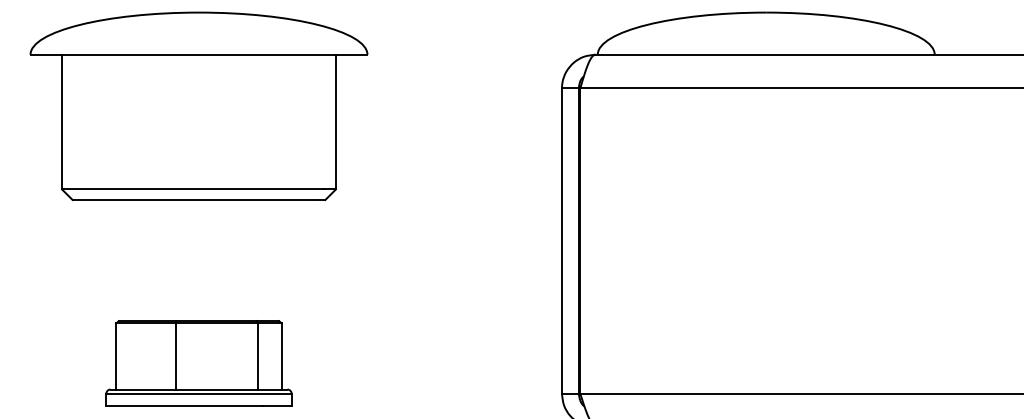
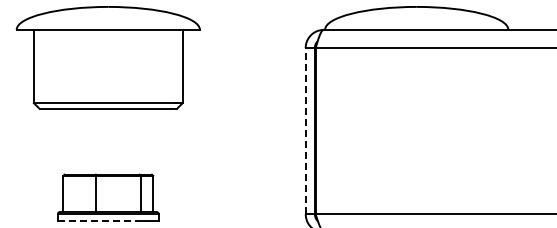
line: (561, 239) -> (305, 130), solid -> dashed
line: (184, 407) -> (100, 221), solid -> dashed

